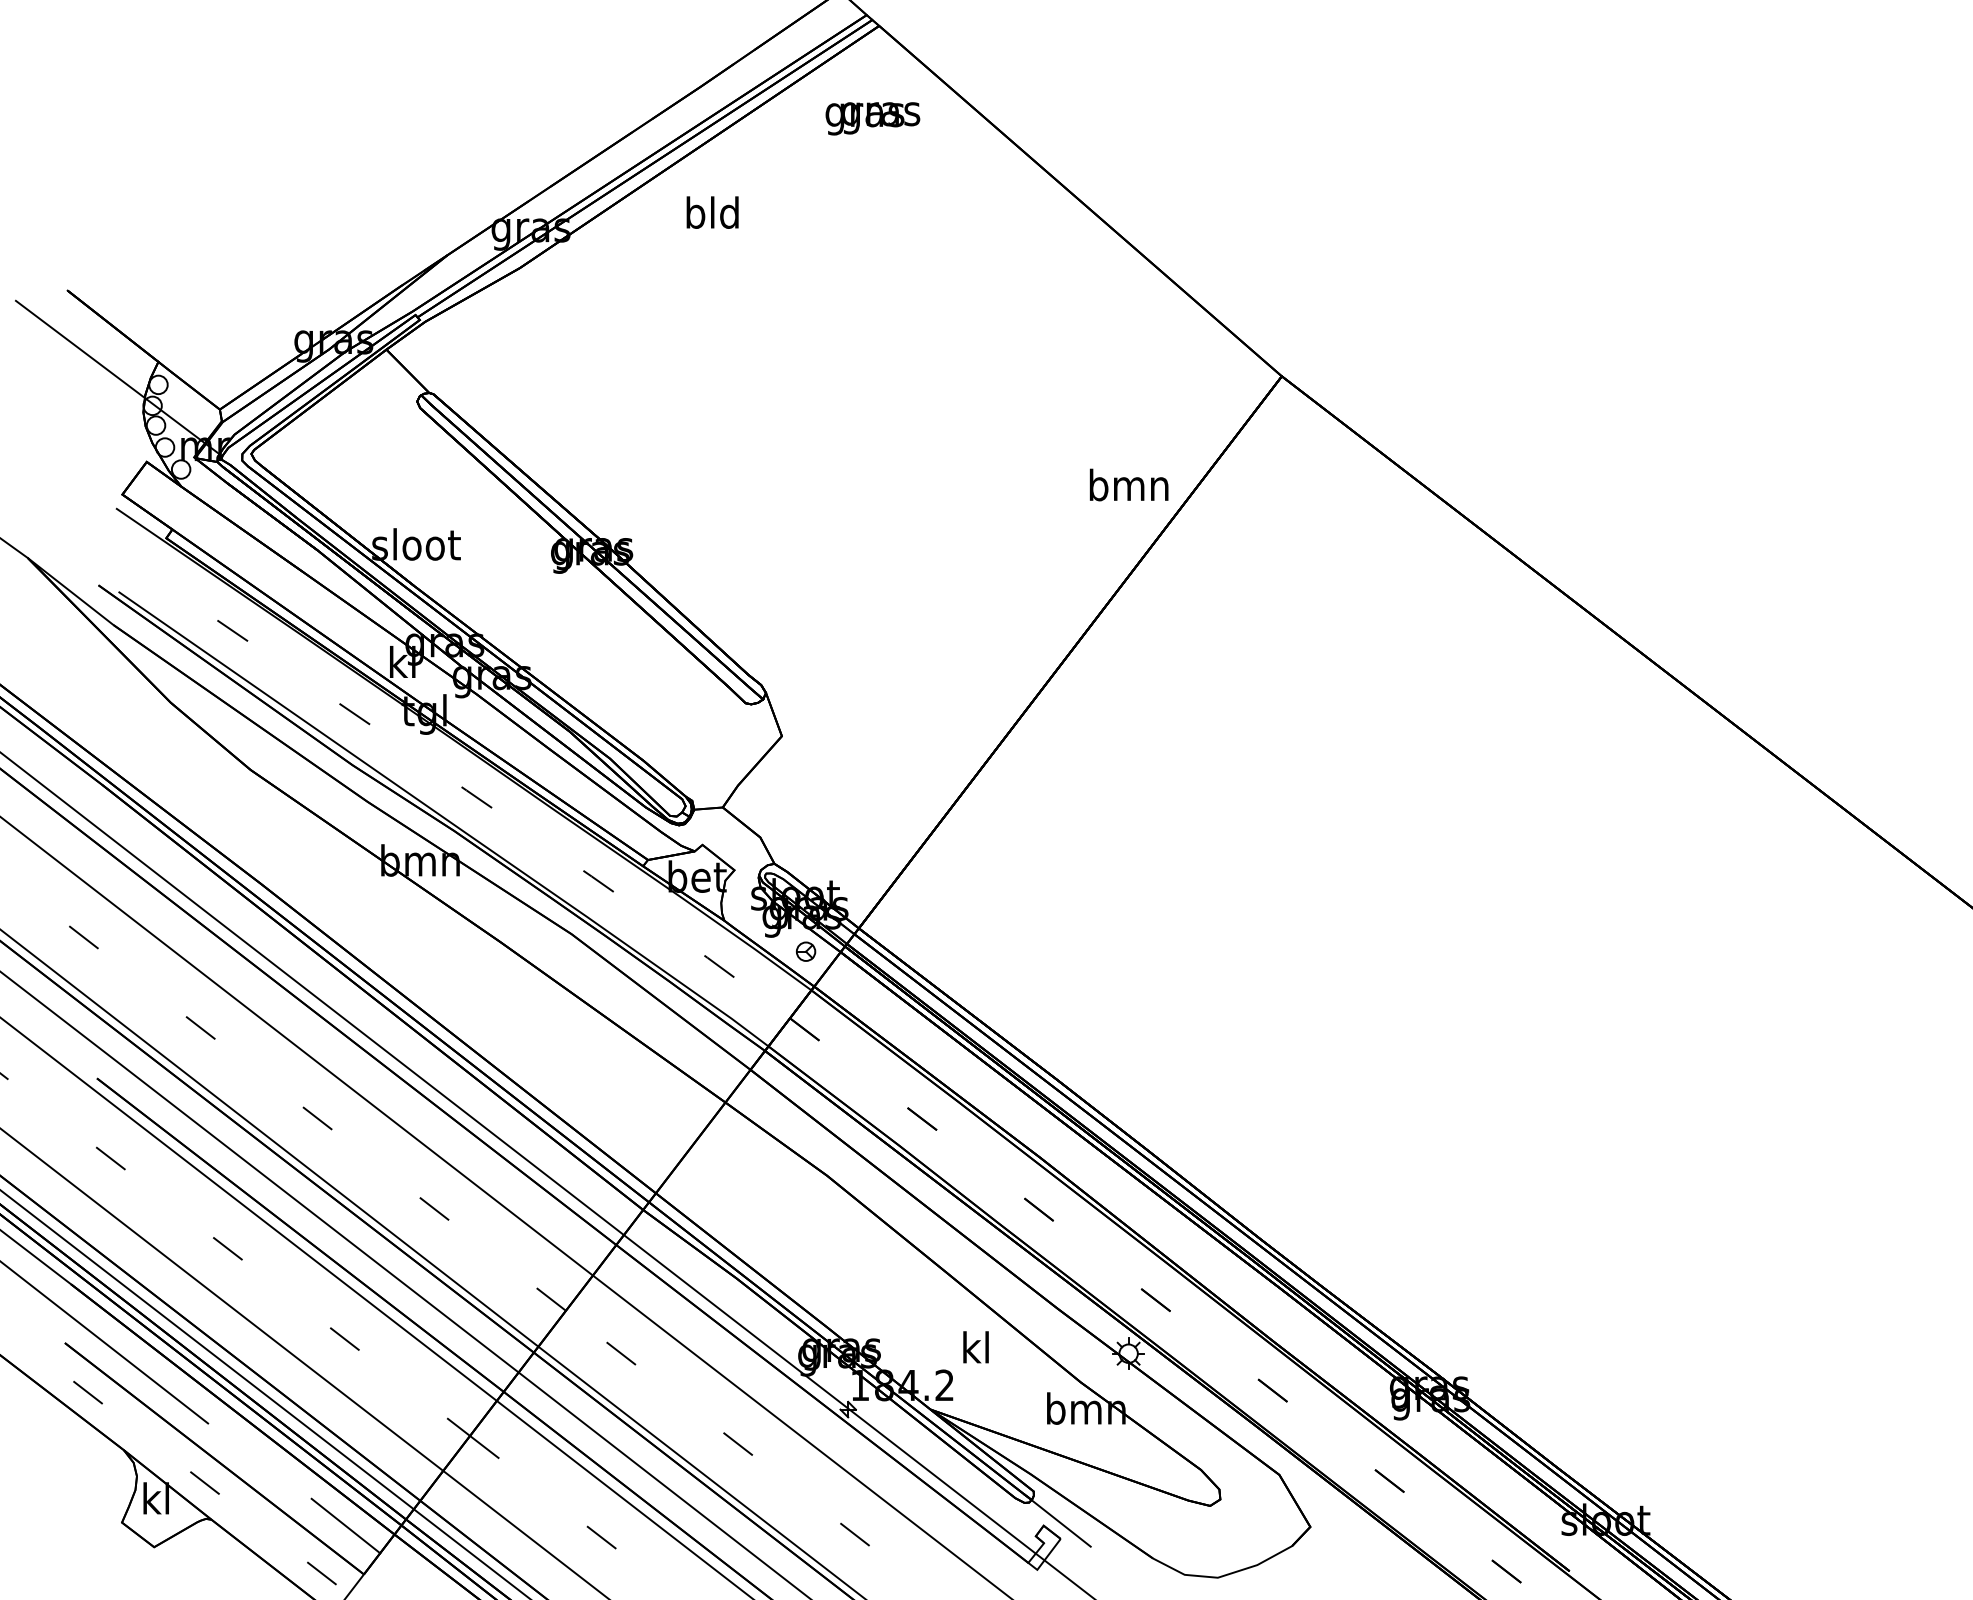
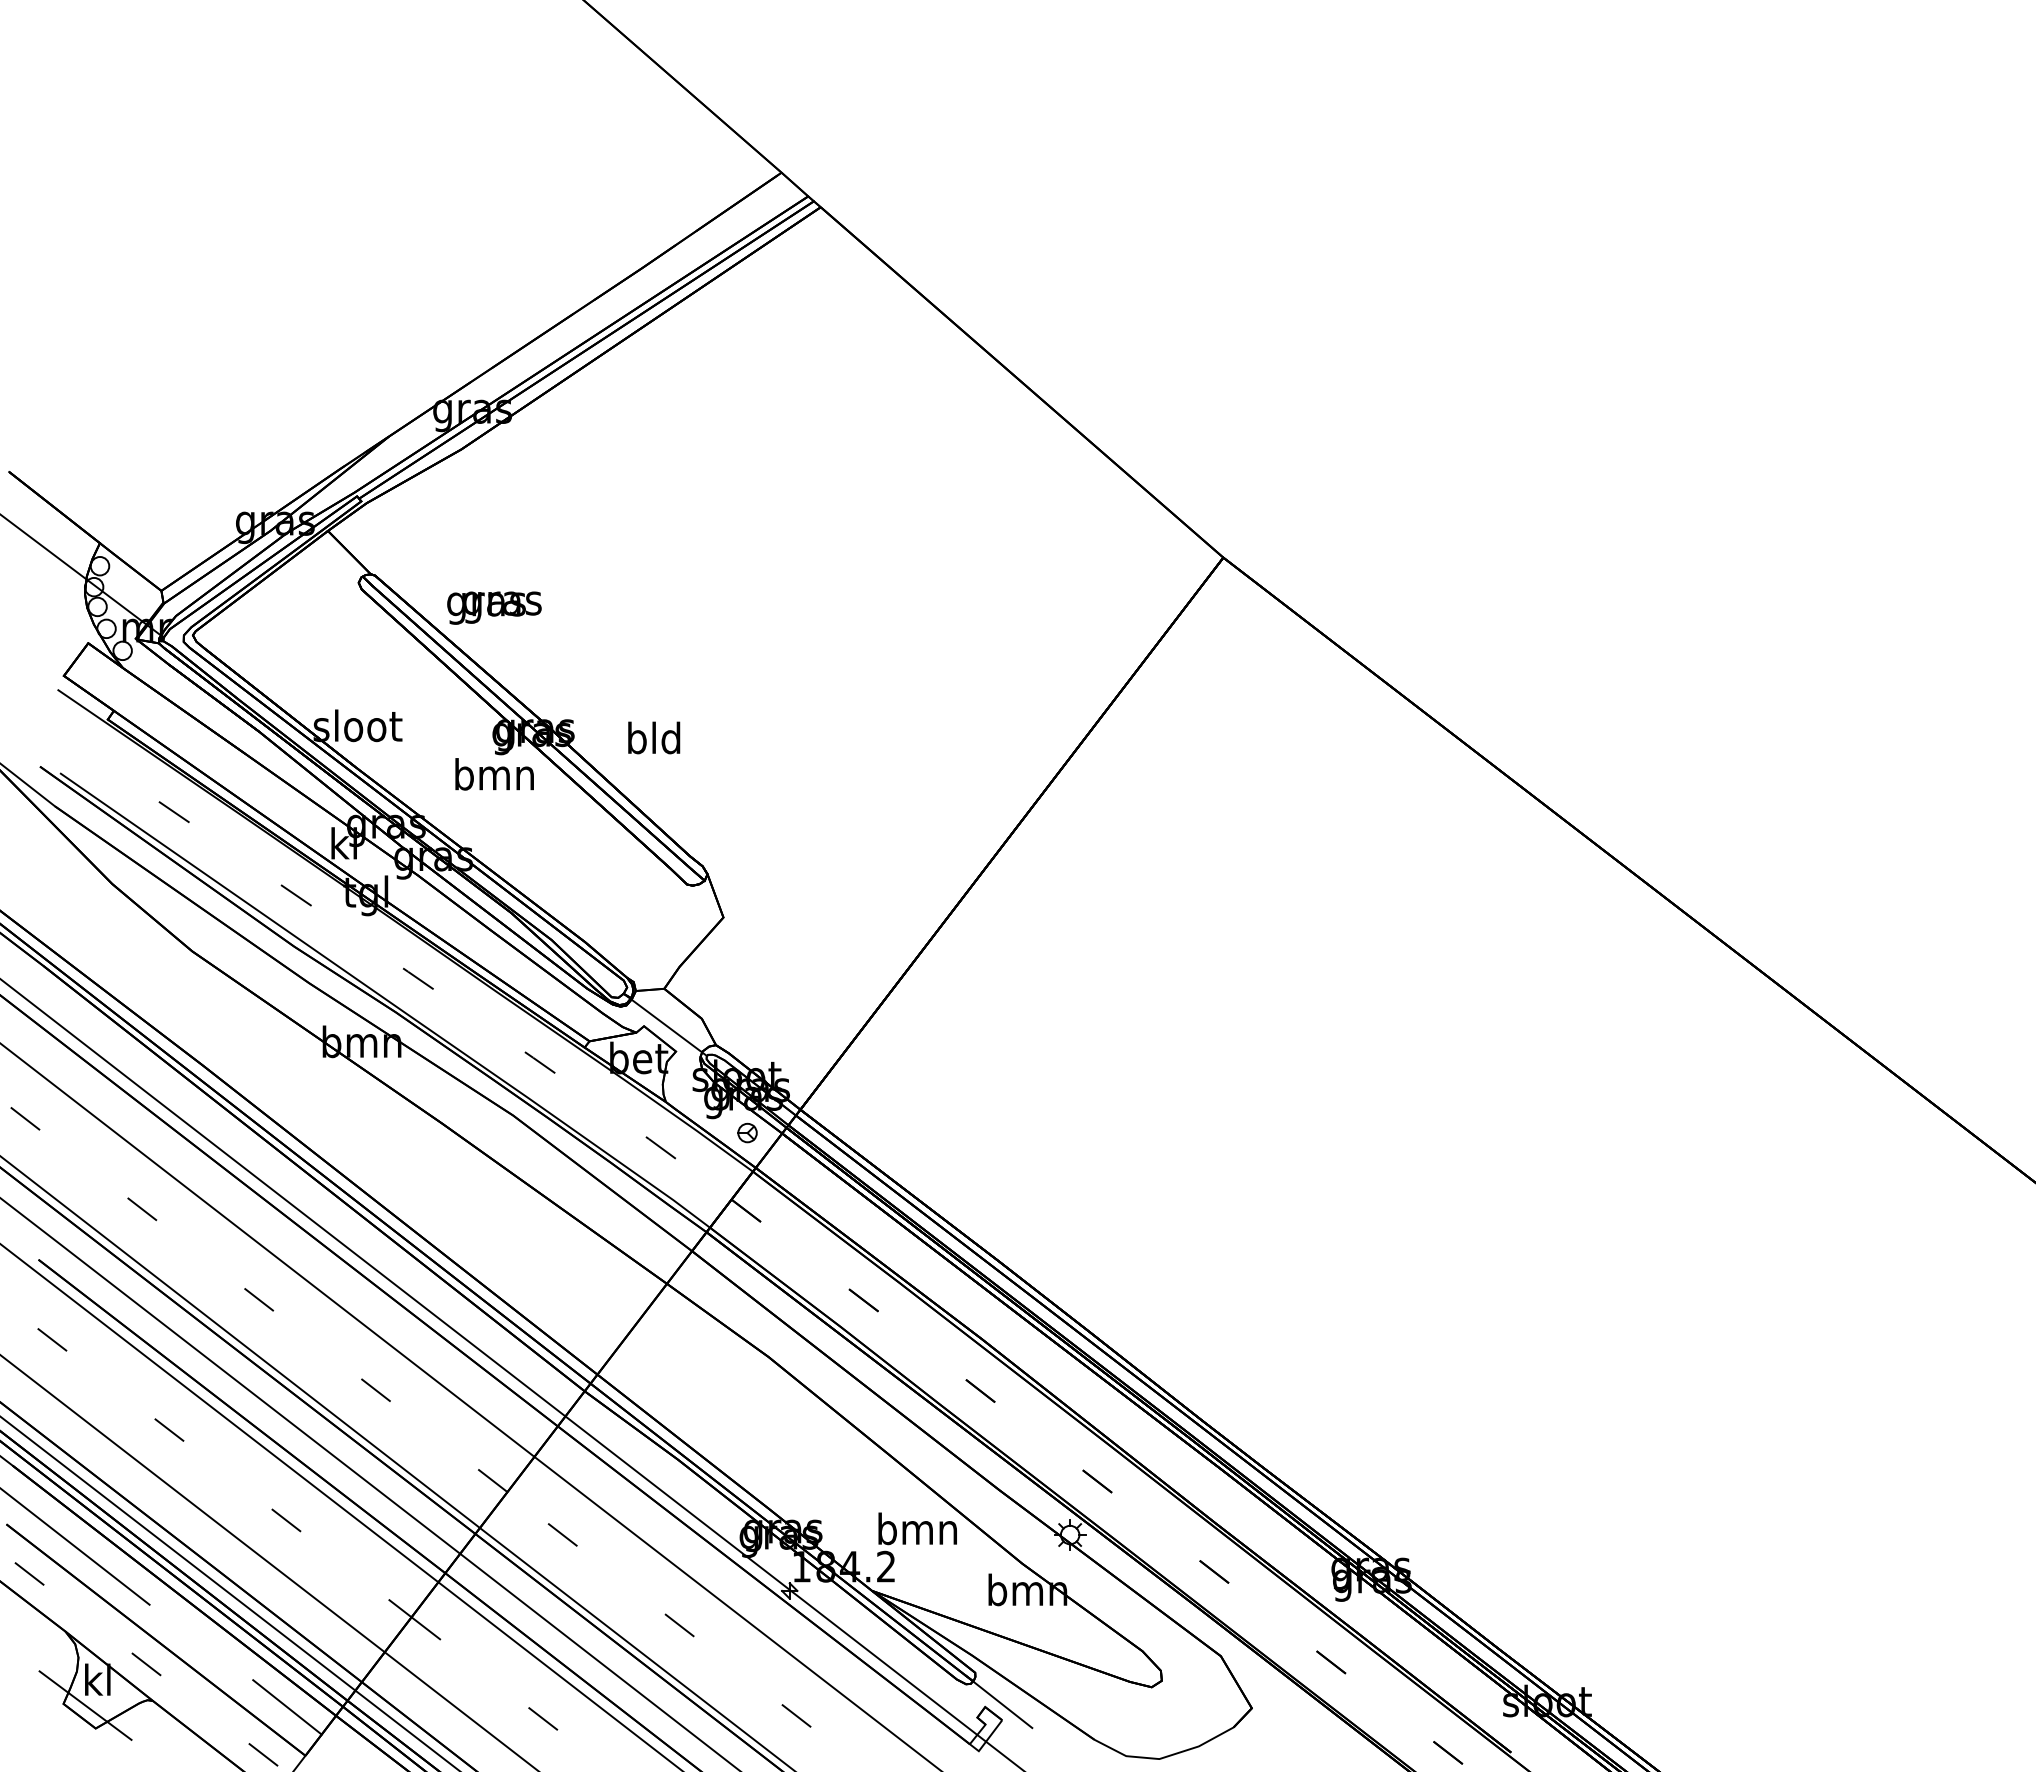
text: (872, 118) -> (494, 607), moved
text: (712, 212) -> (654, 737), moved
text: (1128, 485) -> (494, 774), moved
line: (723, 843) -> (665, 1024), added
text: (975, 1347) -> (917, 1528), kl -> bmn
line: (143, 1524) -> (85, 1705), added

